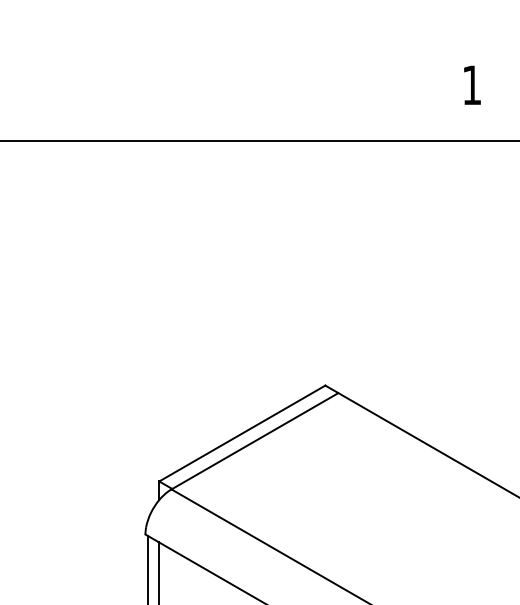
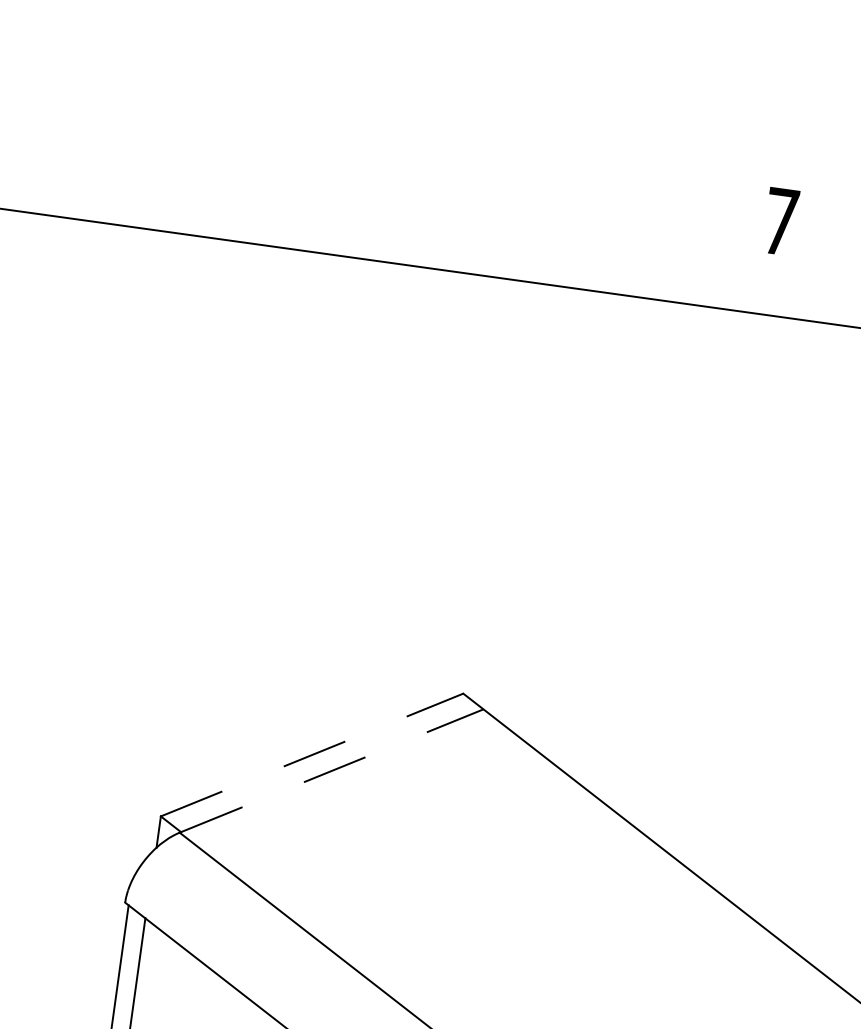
text: (472, 84) -> (781, 220), 1 -> 7
line: (242, 433) -> (312, 755), solid -> dashed
line: (255, 441) -> (332, 771), solid -> dashed

